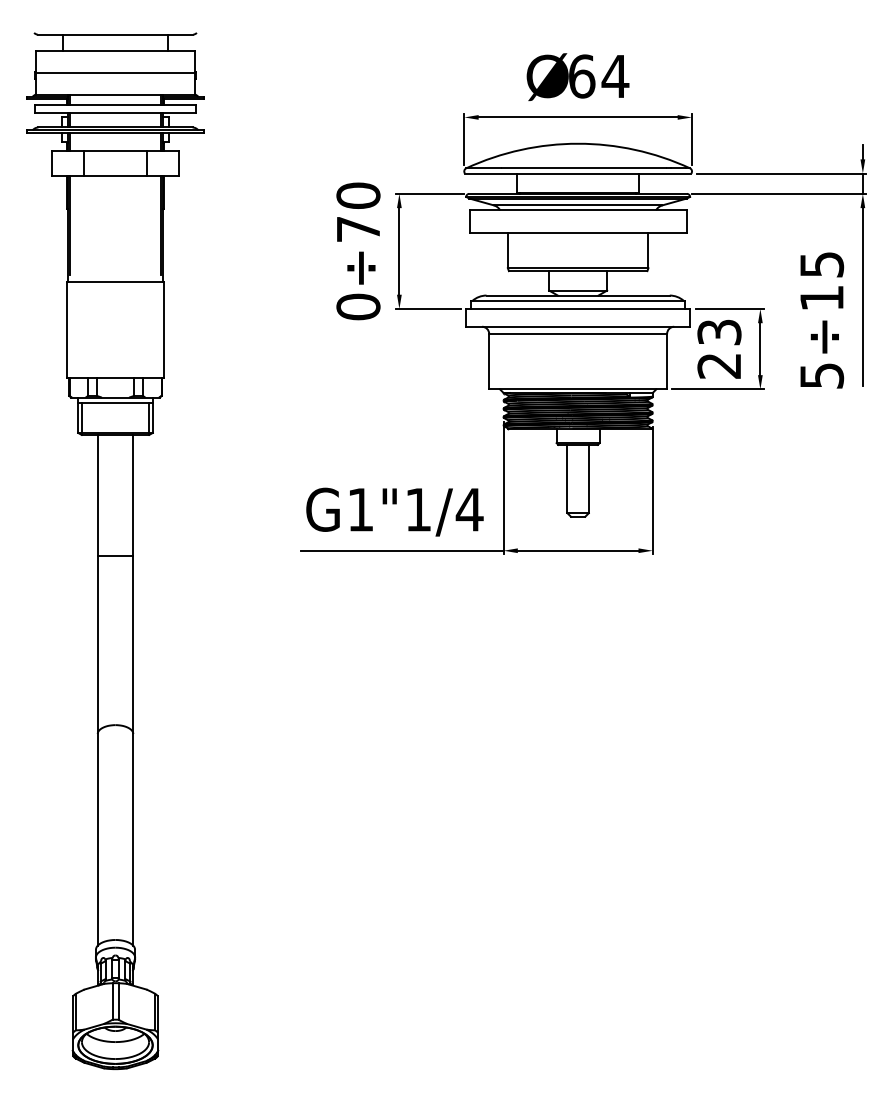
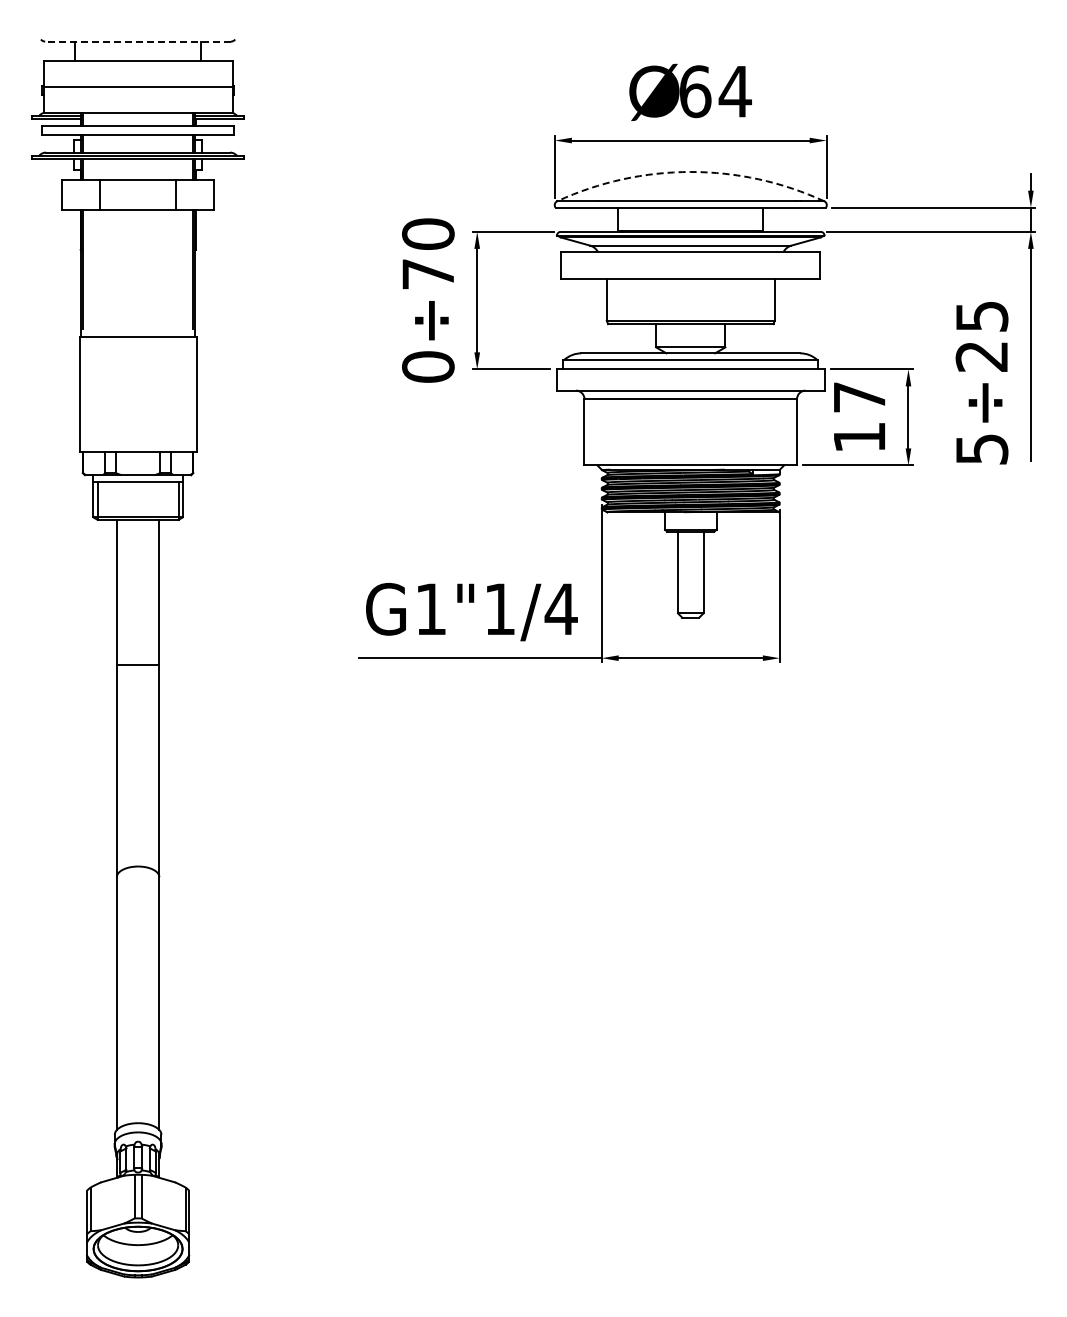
line: (115, 34) -> (138, 41), solid -> dashed
arc: (577, 143) -> (690, 171), solid -> dashed
text: (821, 298) -> (981, 356), 5÷15 -> 5÷25
text: (719, 349) -> (859, 417), 23 -> 17

